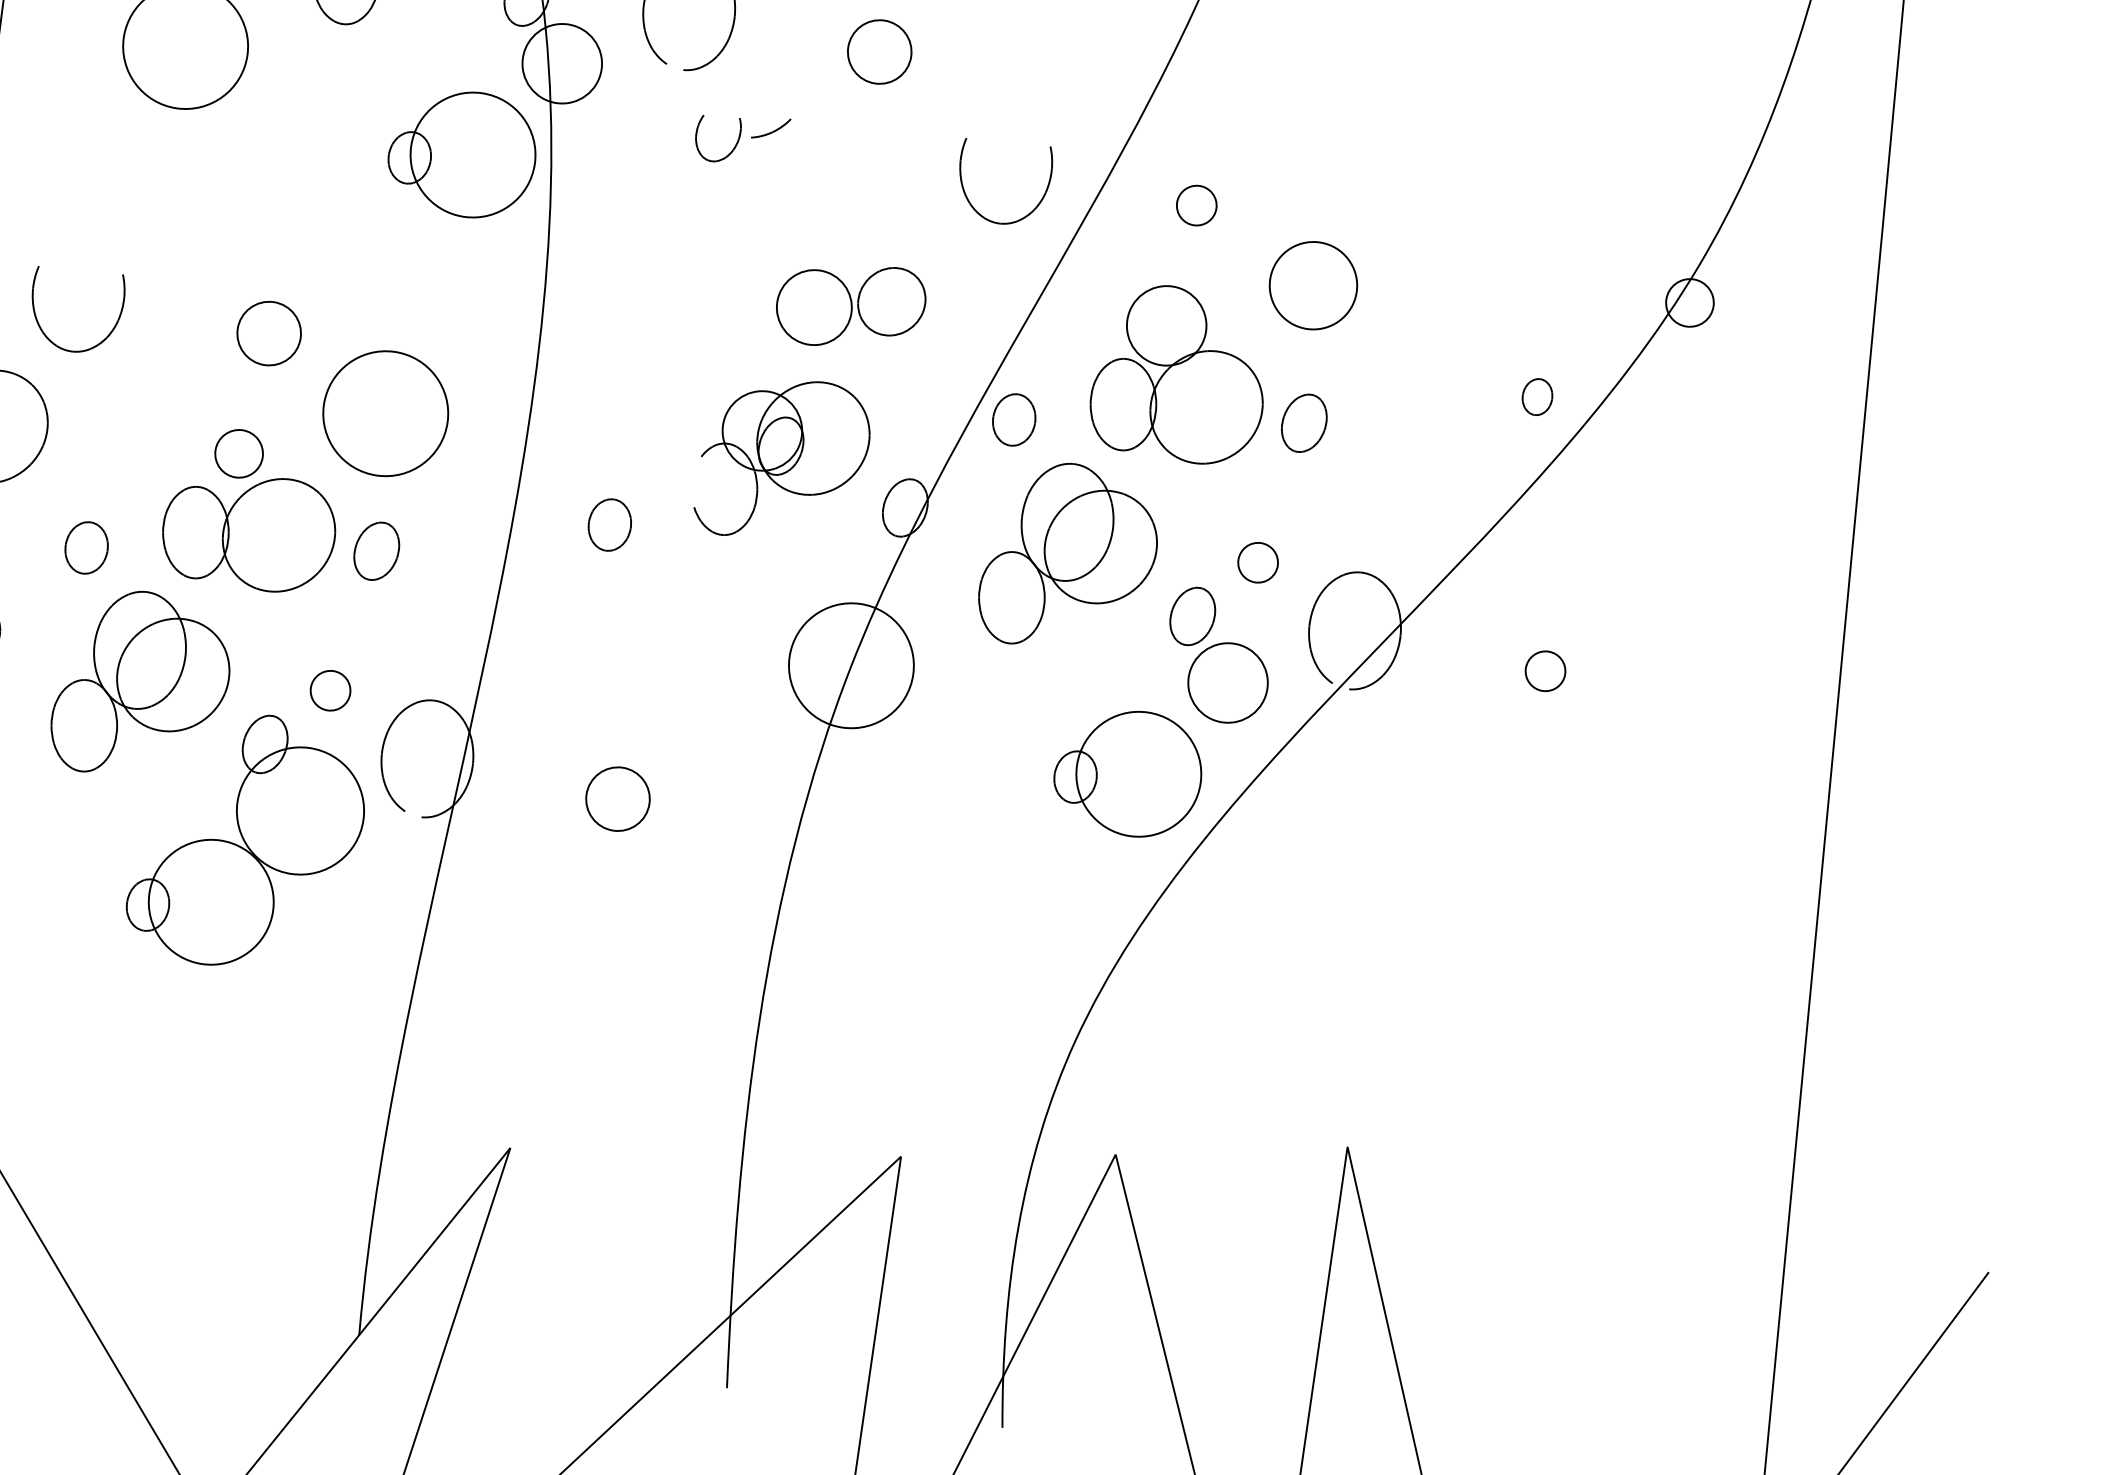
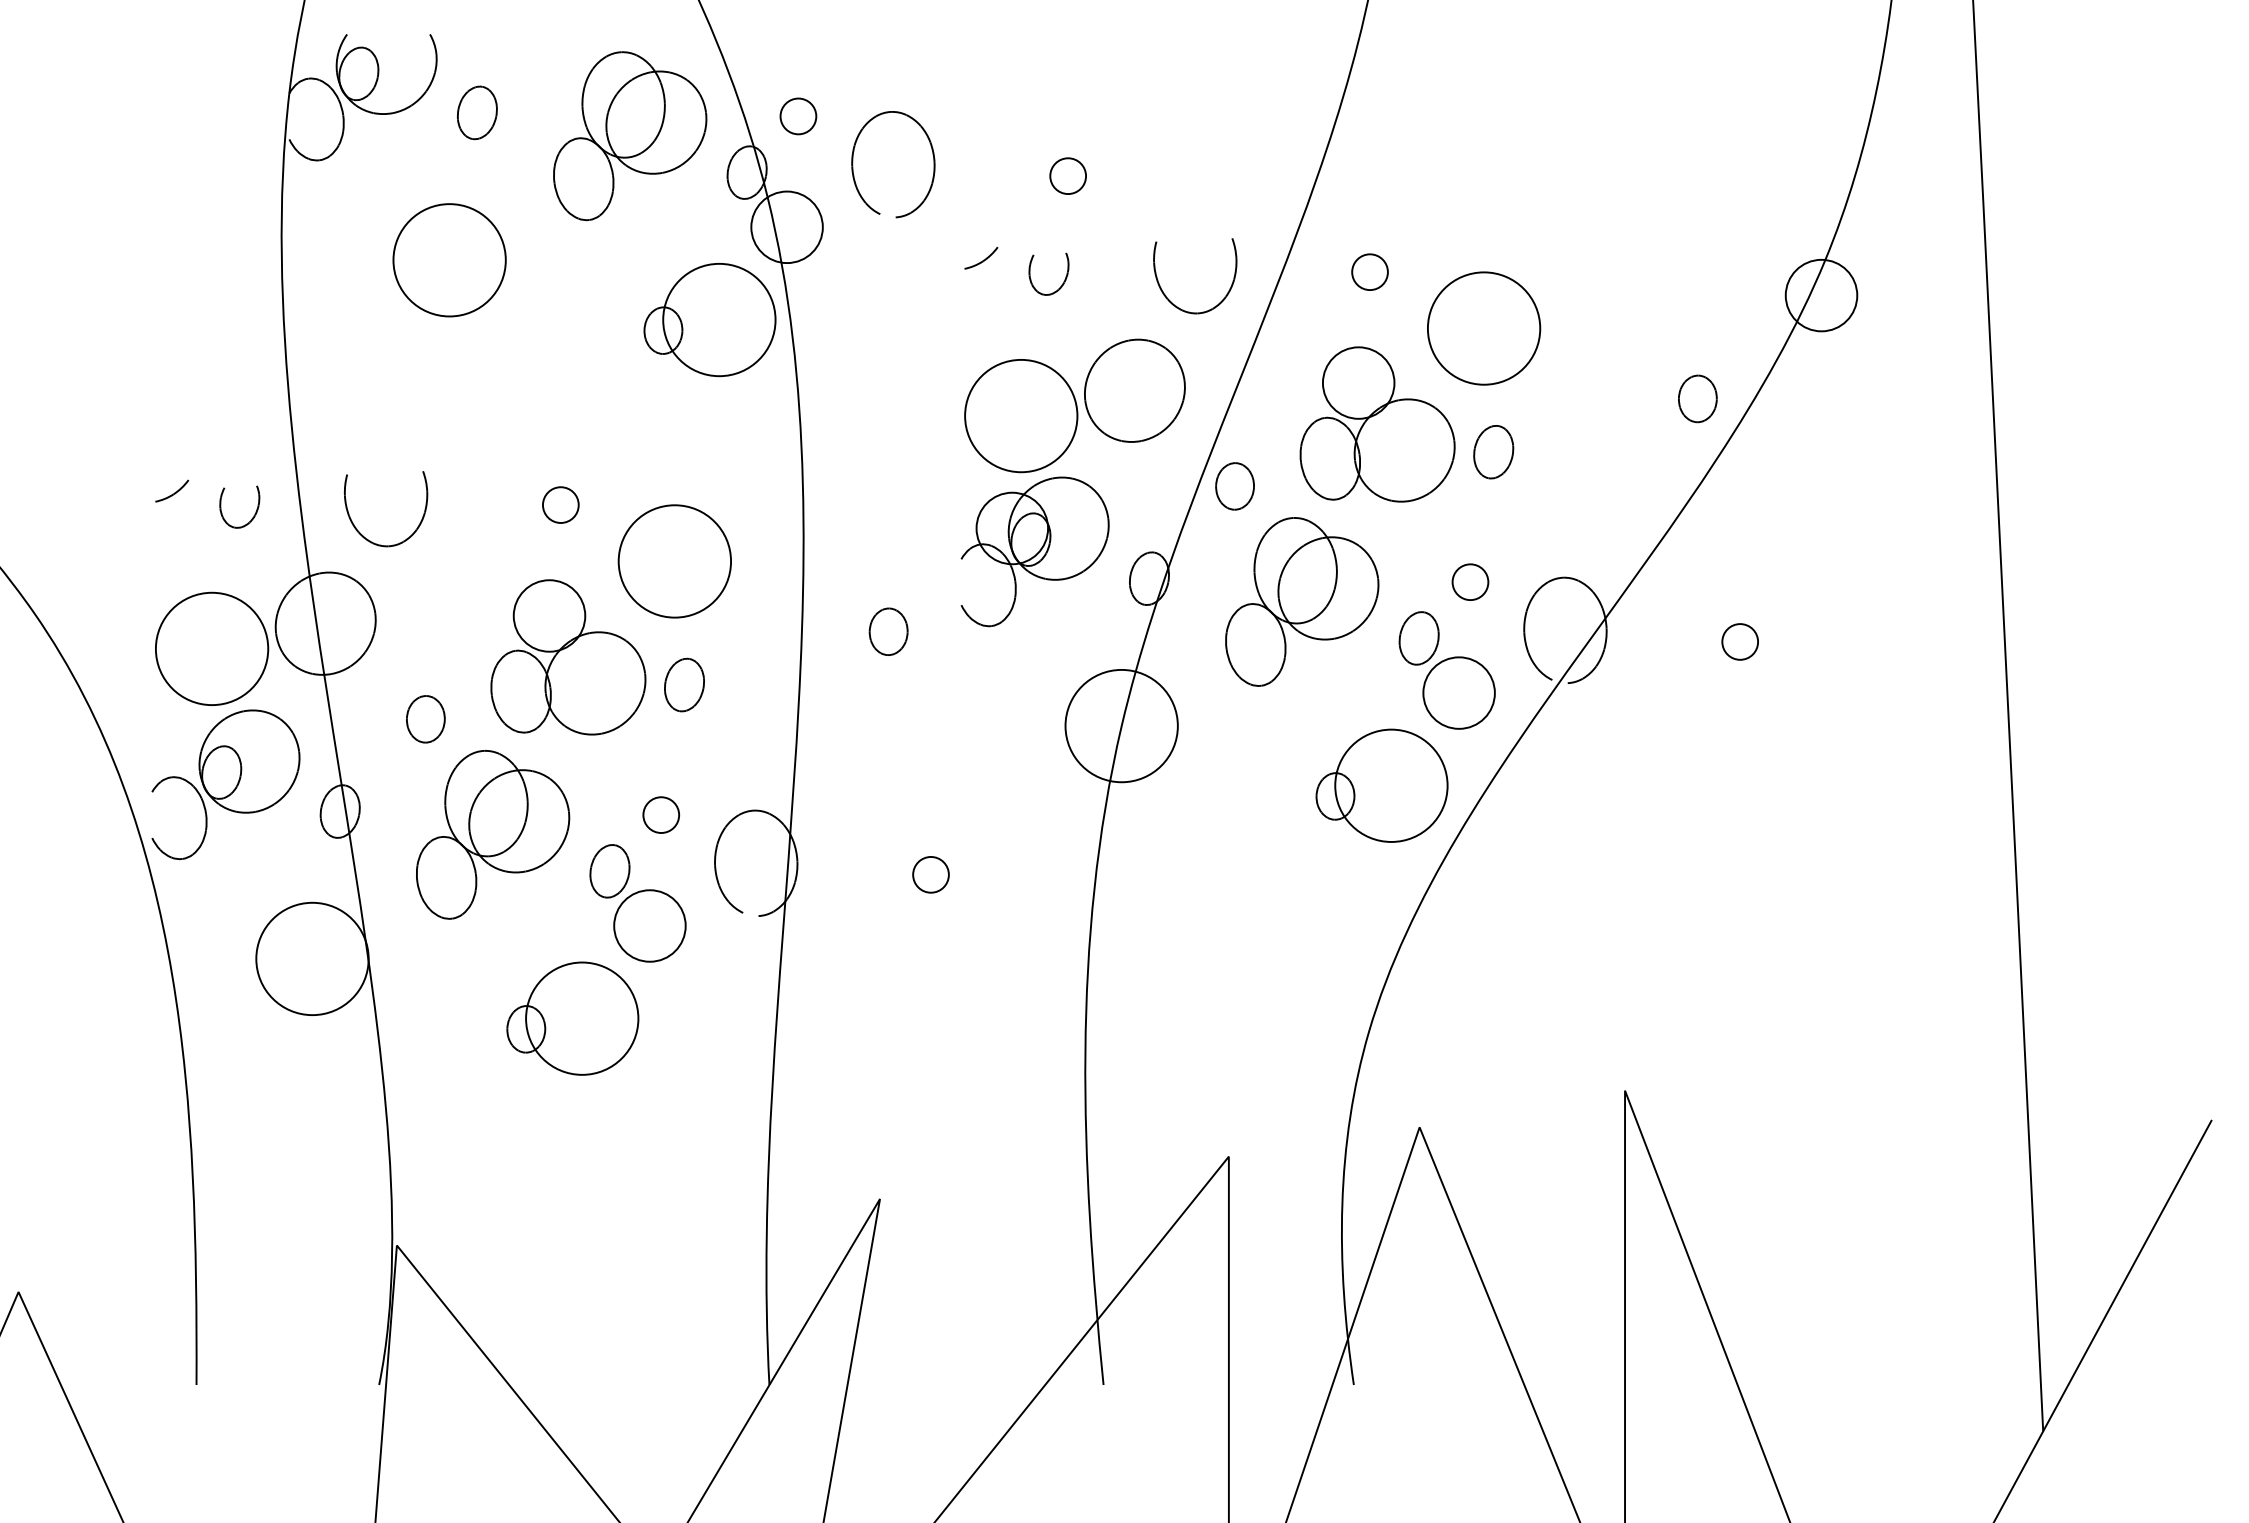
circle: (880, 52) -> (1068, 176), size x0.62
part: (732, 149) -> (1063, 281), moved
circle: (1313, 285) -> (1484, 328), size x1.43
circle: (1689, 302) -> (1821, 295), size x1.67
part: (850, 305) -> (1074, 405), size x1.67
circle: (268, 332) -> (560, 504), size x0.62
part: (1537, 396) -> (1697, 398), size x1.43
circle: (239, 453) -> (549, 615), size x1.67
circle: (617, 798) -> (930, 874), size x0.62
circle: (300, 810) -> (649, 925), size x0.62

